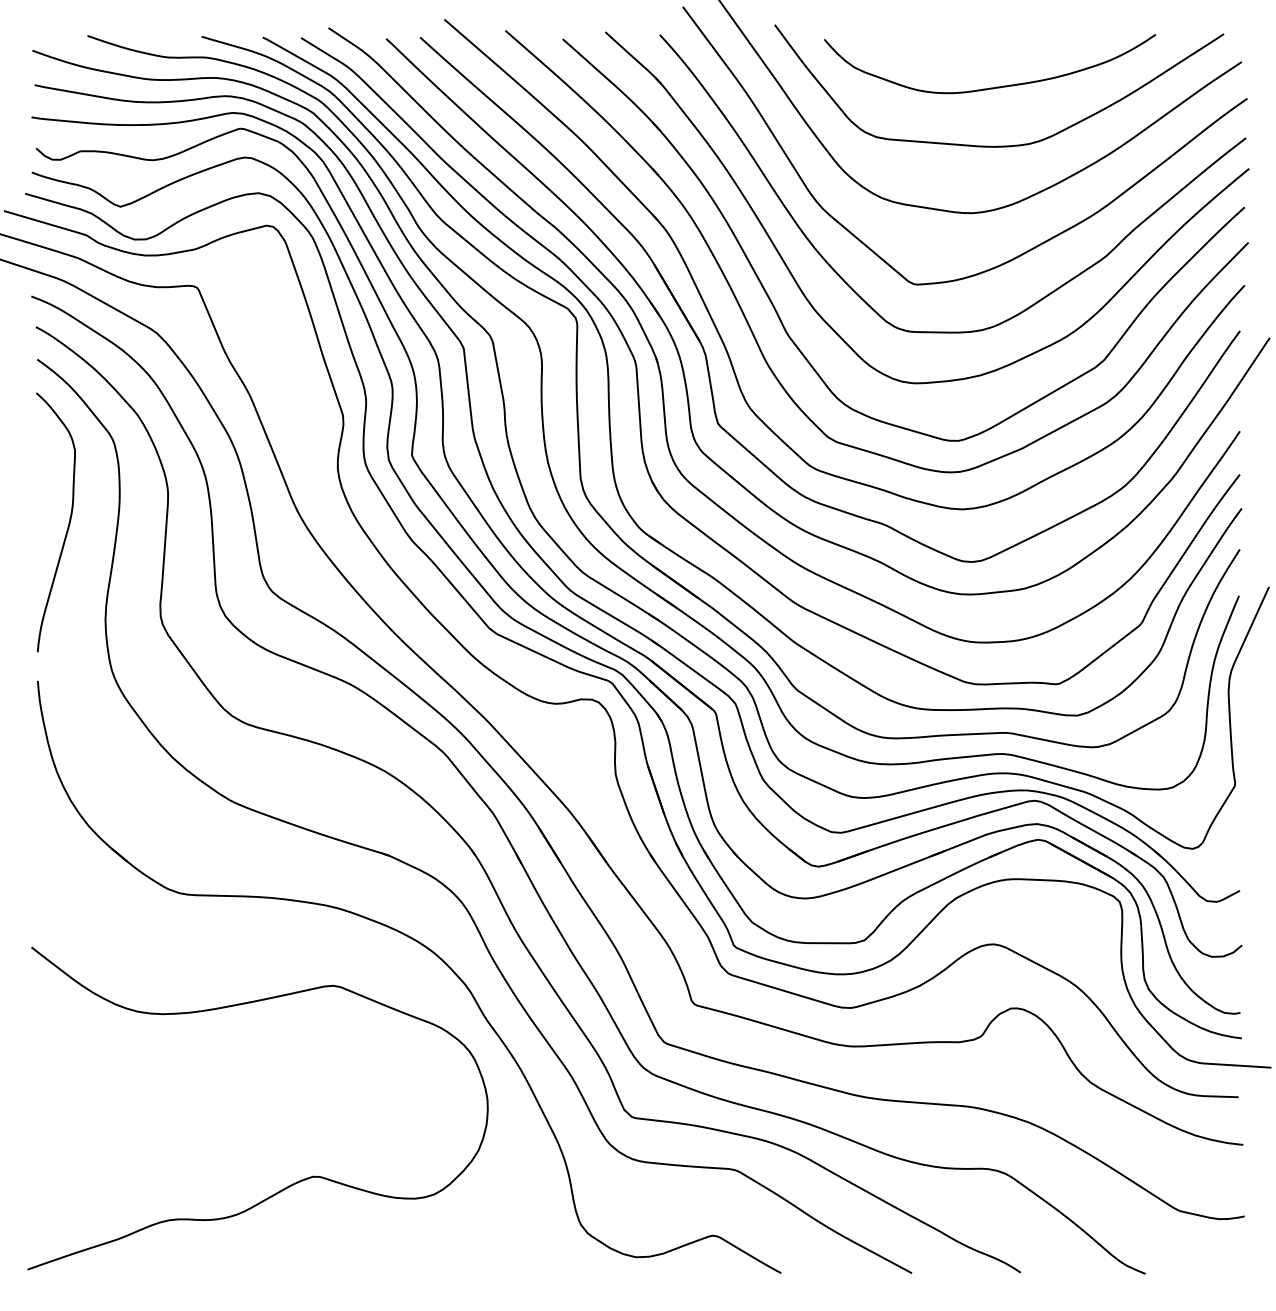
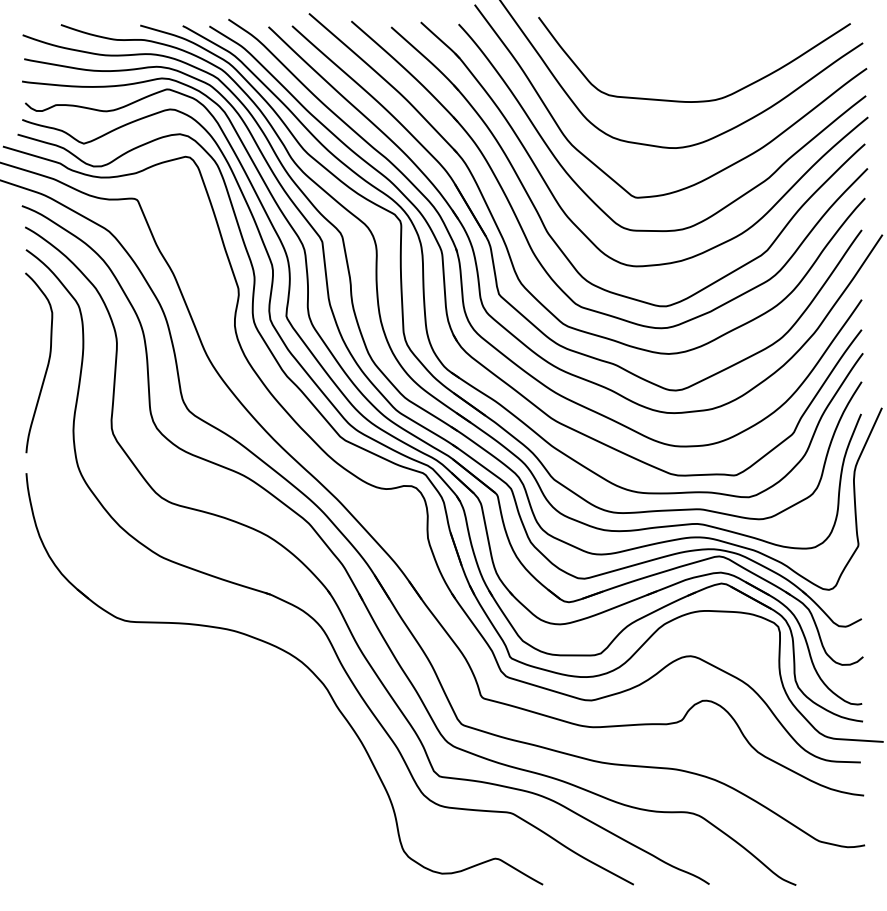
curve: (989, 87) -> (687, 60), removed
curve: (294, 1182) -> (204, 821), removed

